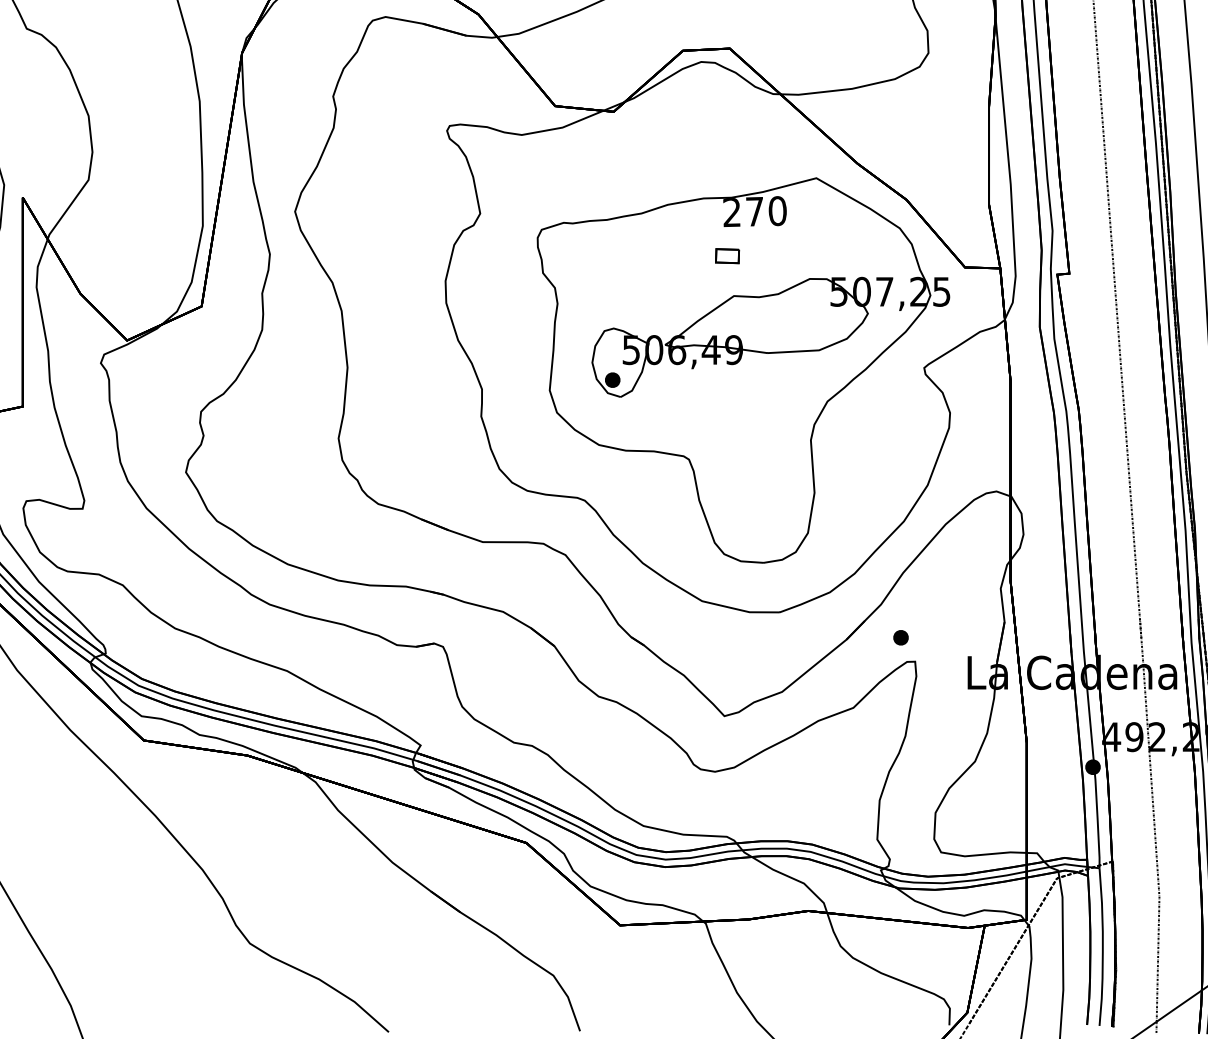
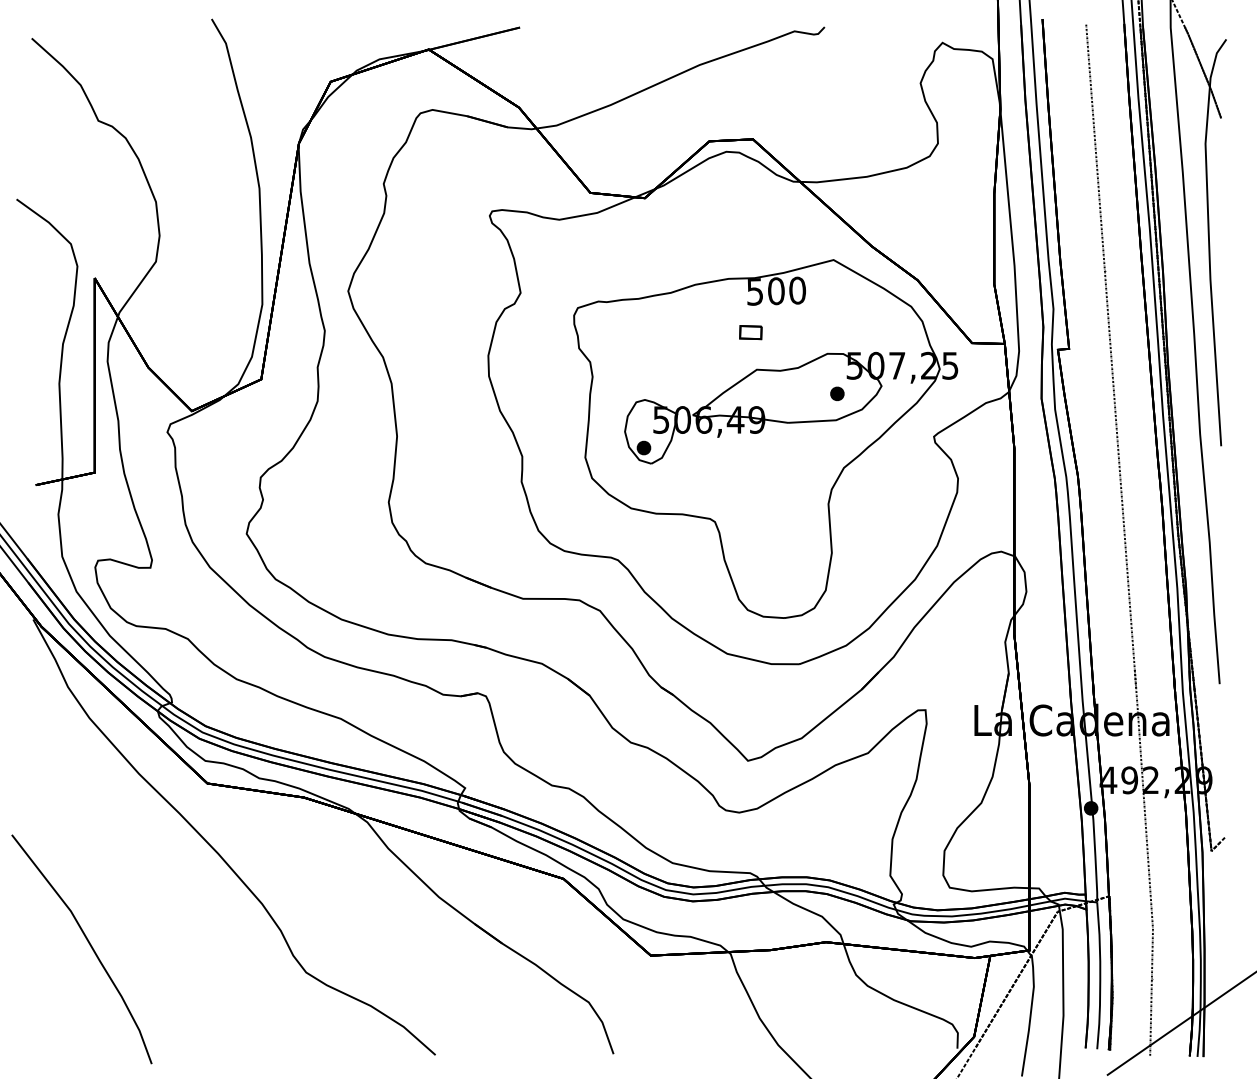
text: (743, 212) -> (765, 291), 270 -> 500
part: (901, 637) -> (837, 393), moved

